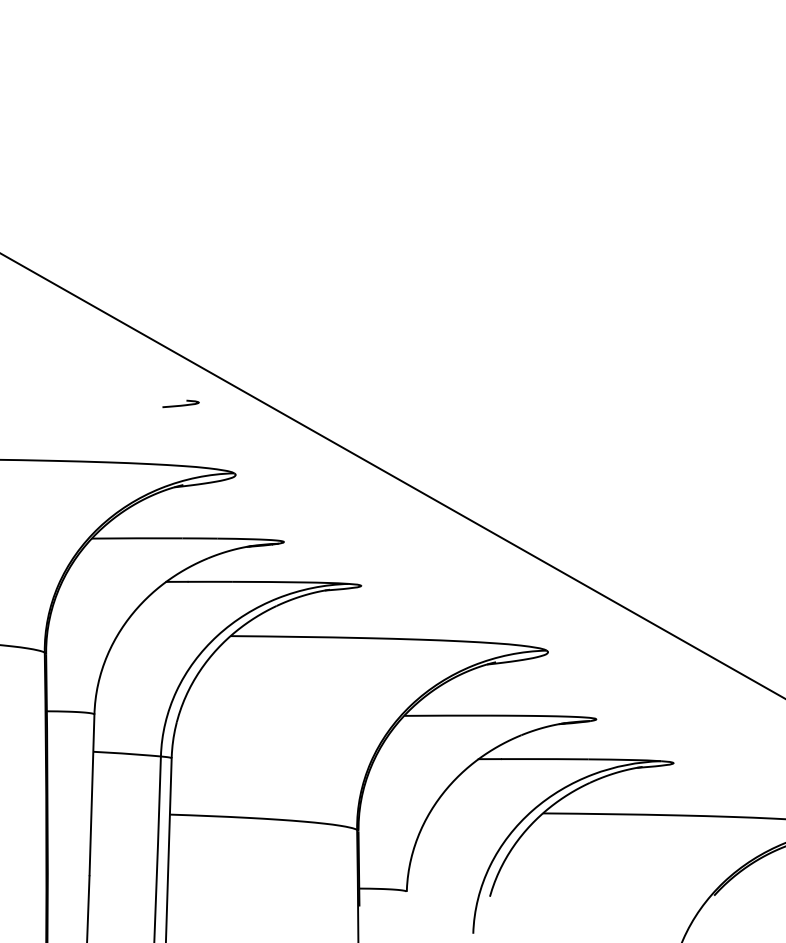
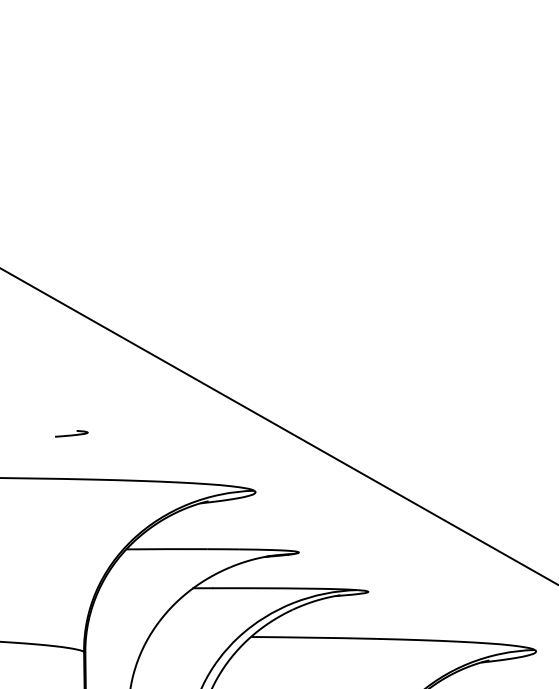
curve: (180, 404) -> (71, 434), moved

